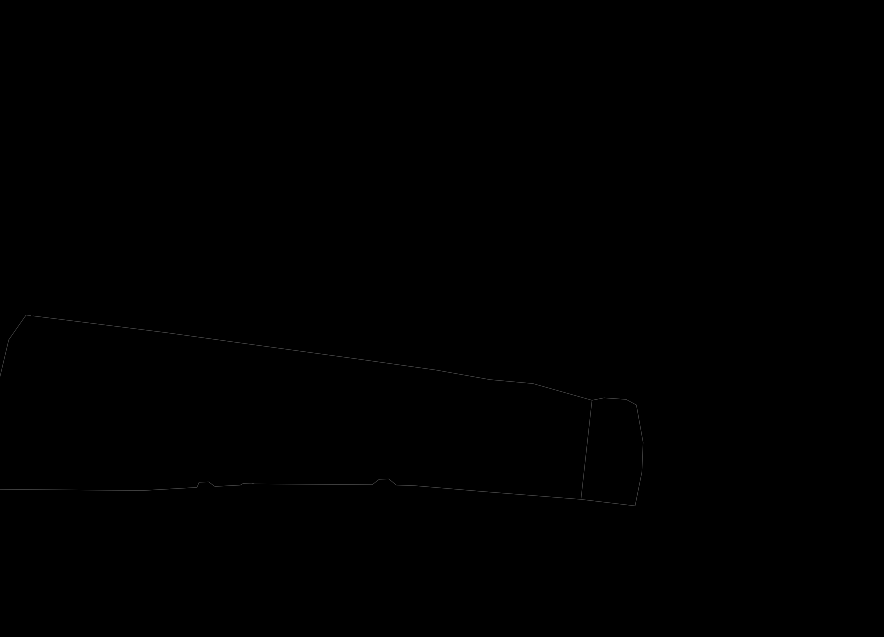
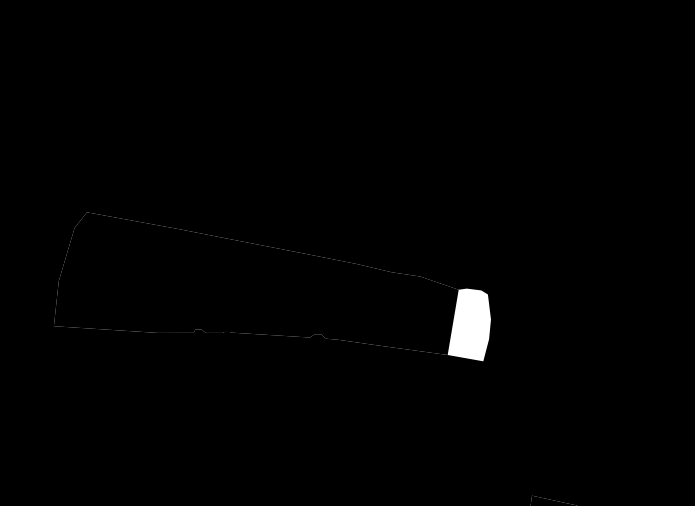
fill: (609, 451) -> (468, 324), removed

